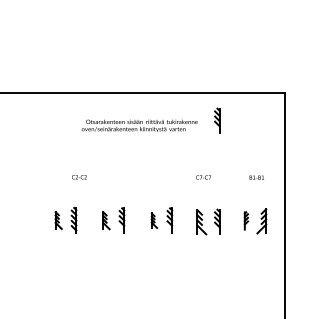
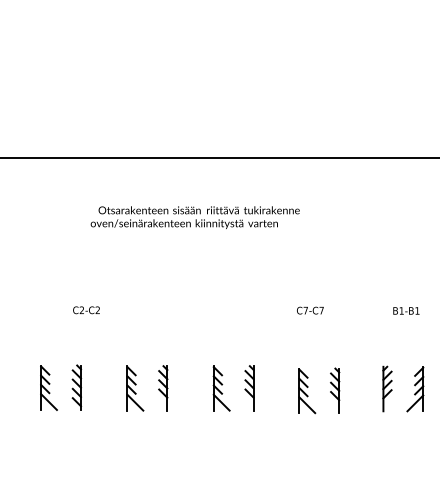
part: (217, 120) -> (335, 207), removed
part: (58, 220) -> (48, 388), size x1.43
part: (106, 220) -> (135, 388), size x1.43
part: (154, 220) -> (221, 388), size x1.67
part: (246, 220) -> (387, 388), size x1.43

